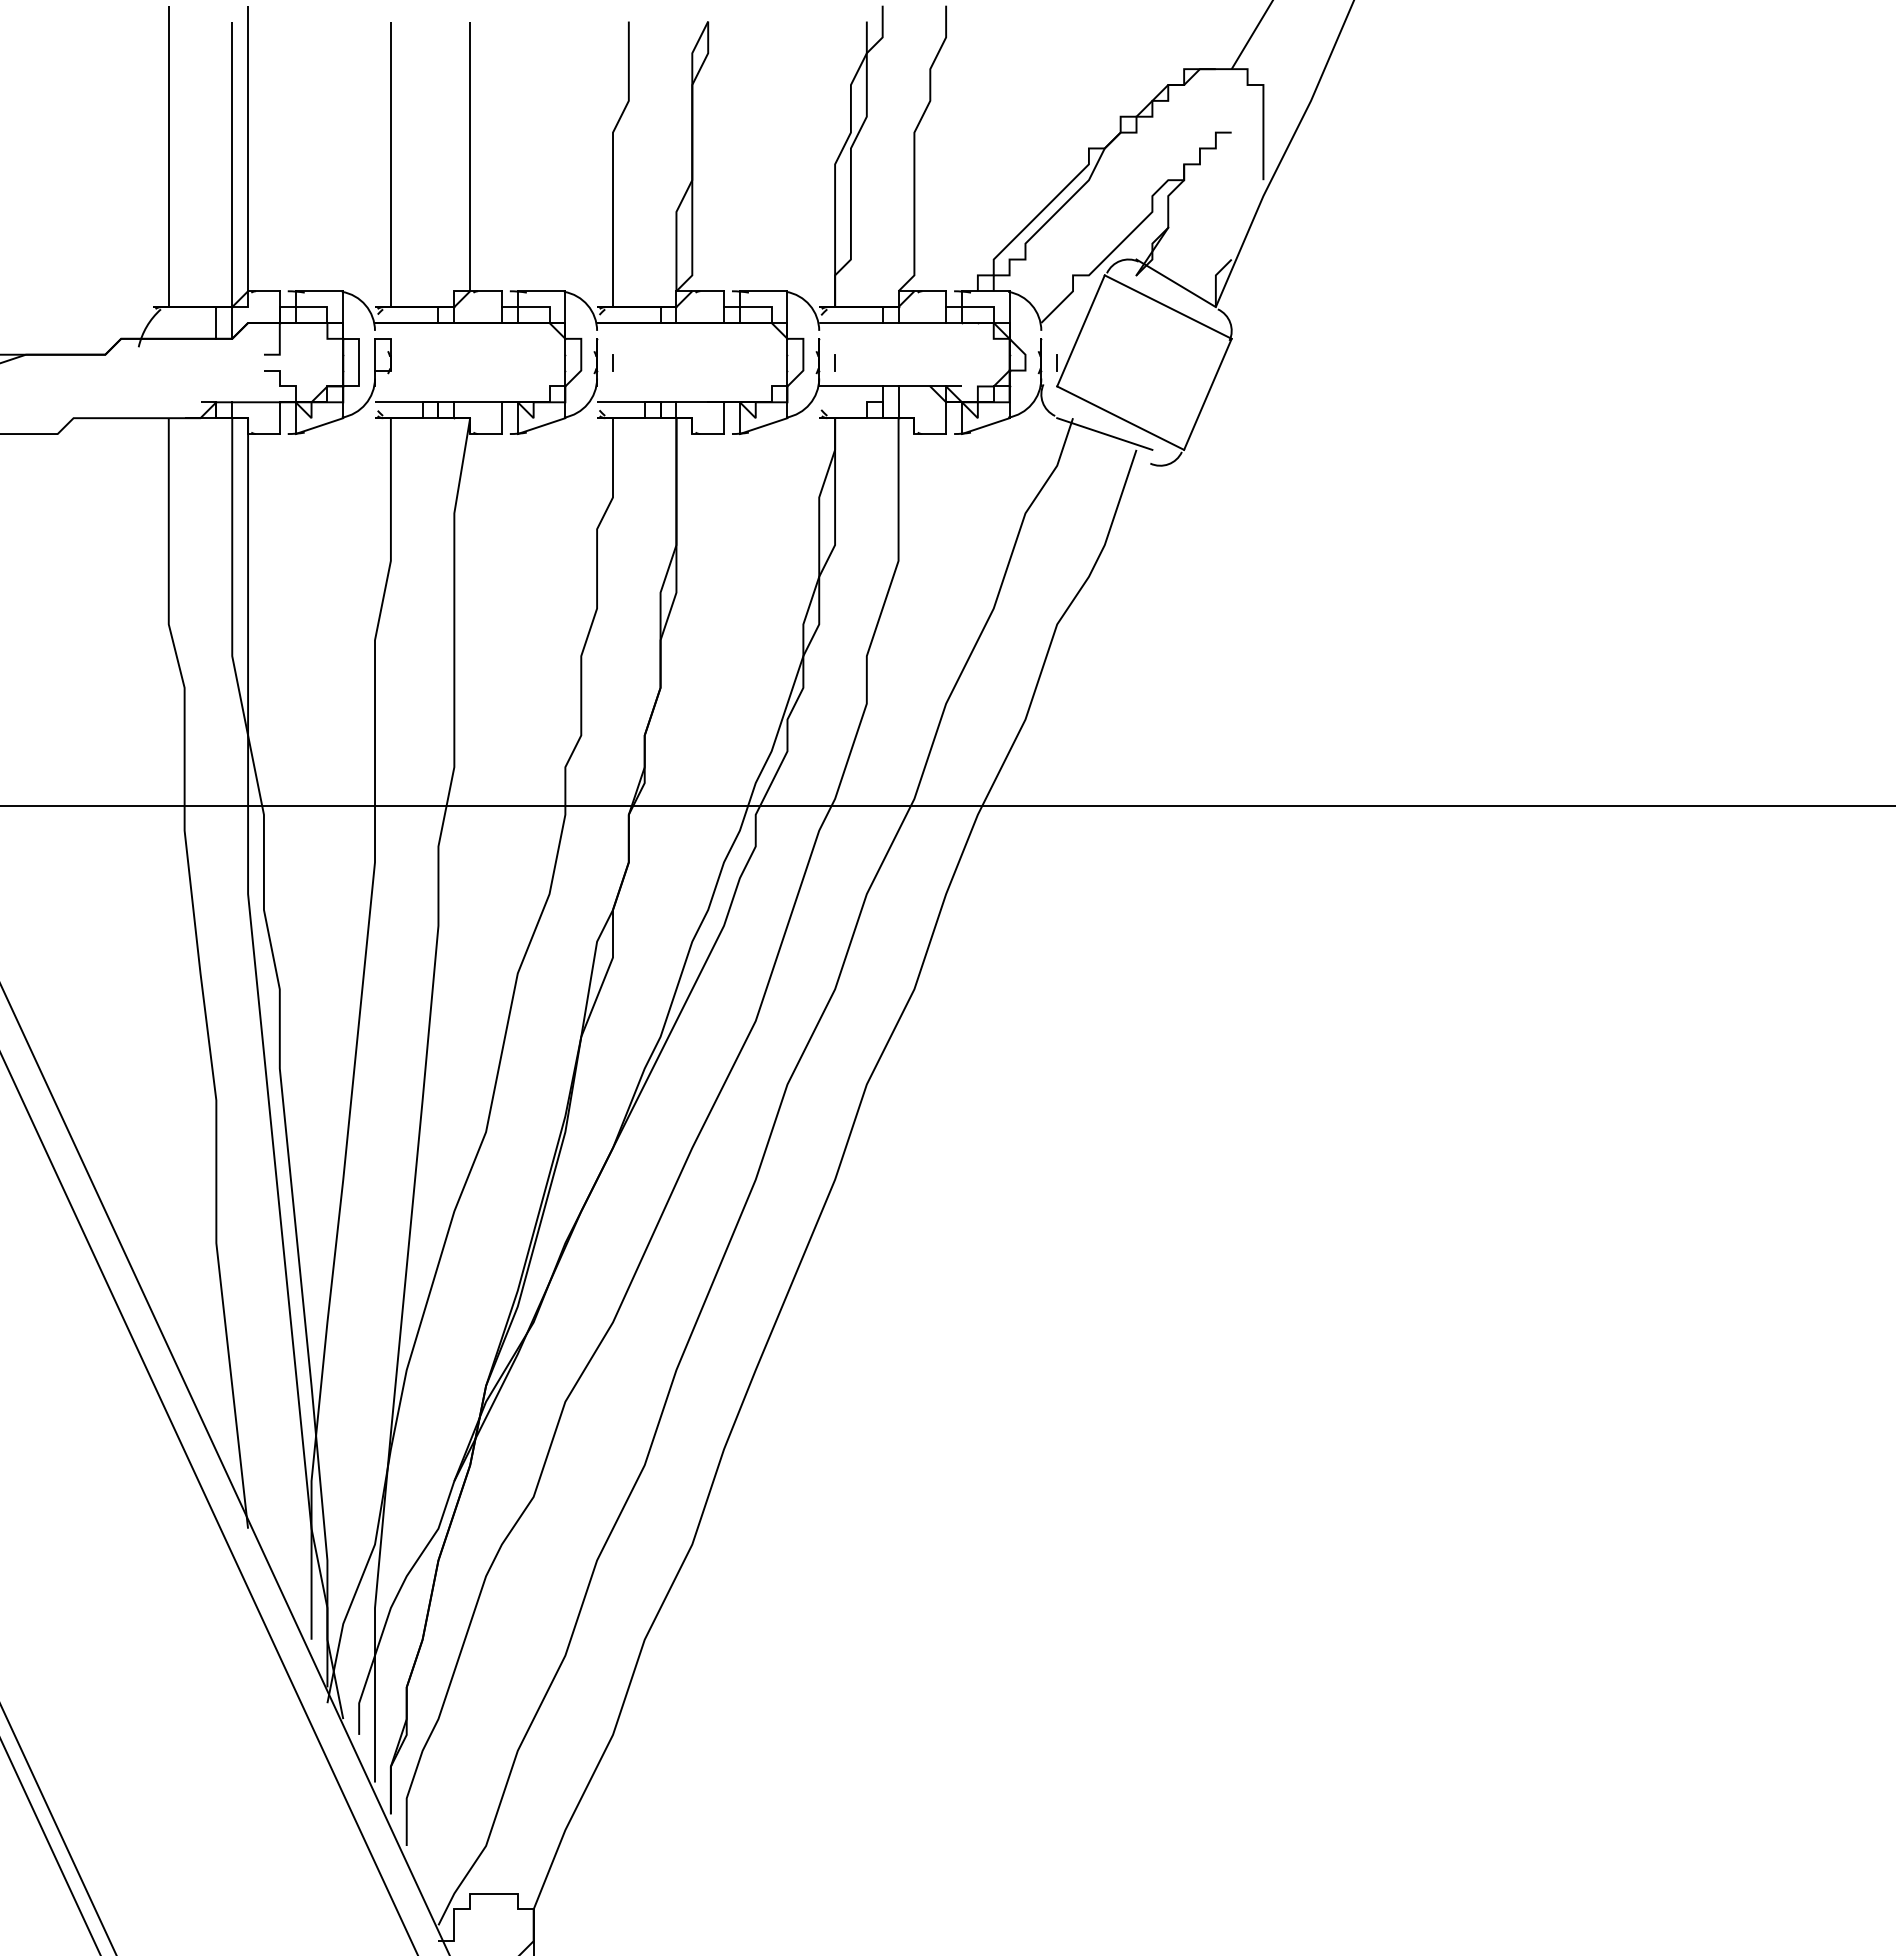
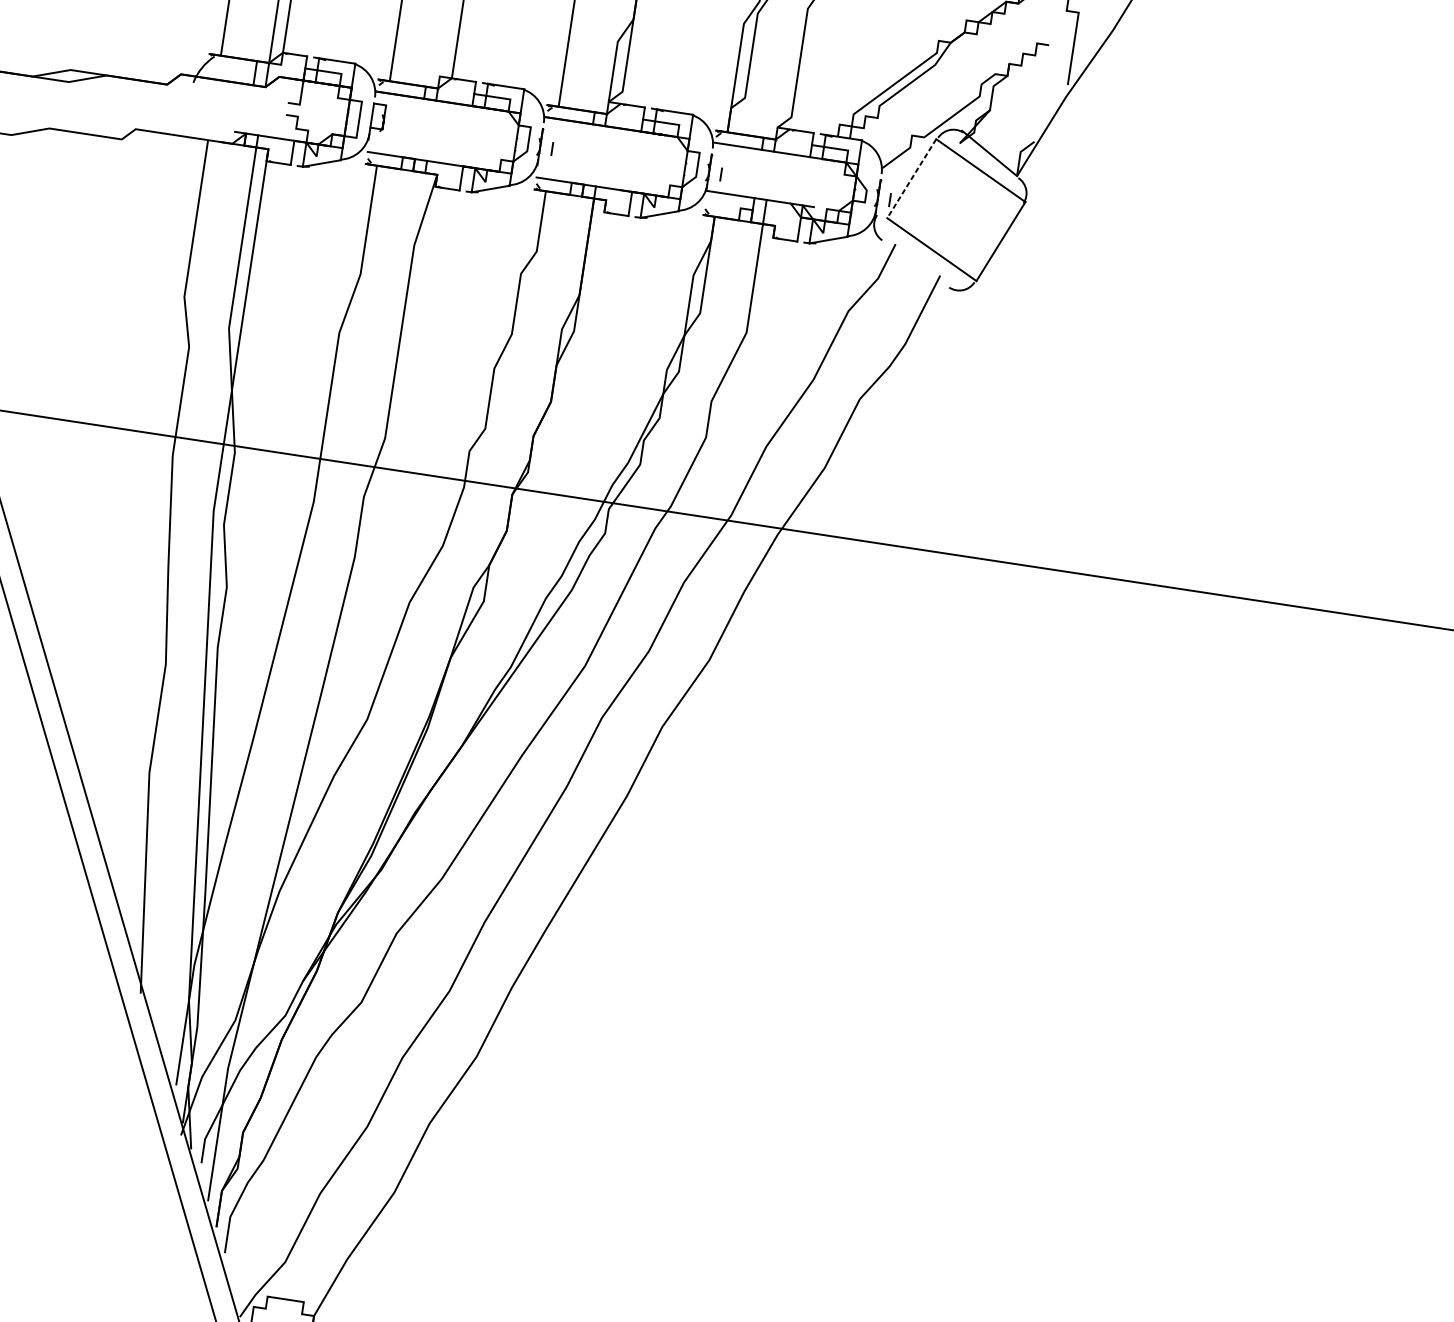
line: (1080, 331) -> (911, 179), solid -> dashed
line: (1104, 433) -> (917, 259), removed

